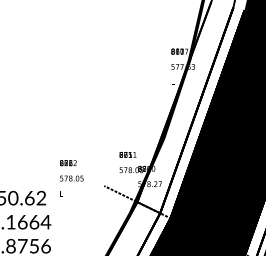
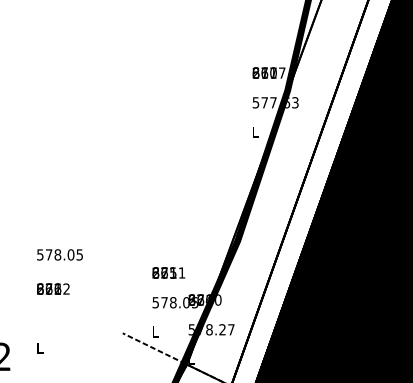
text: (71, 178) -> (59, 254), moved

